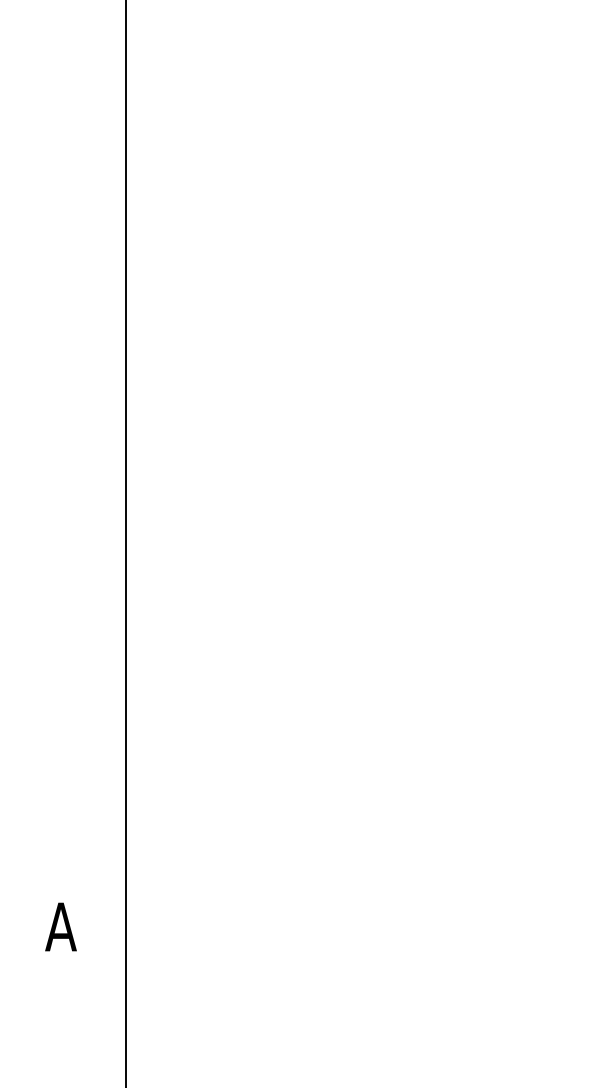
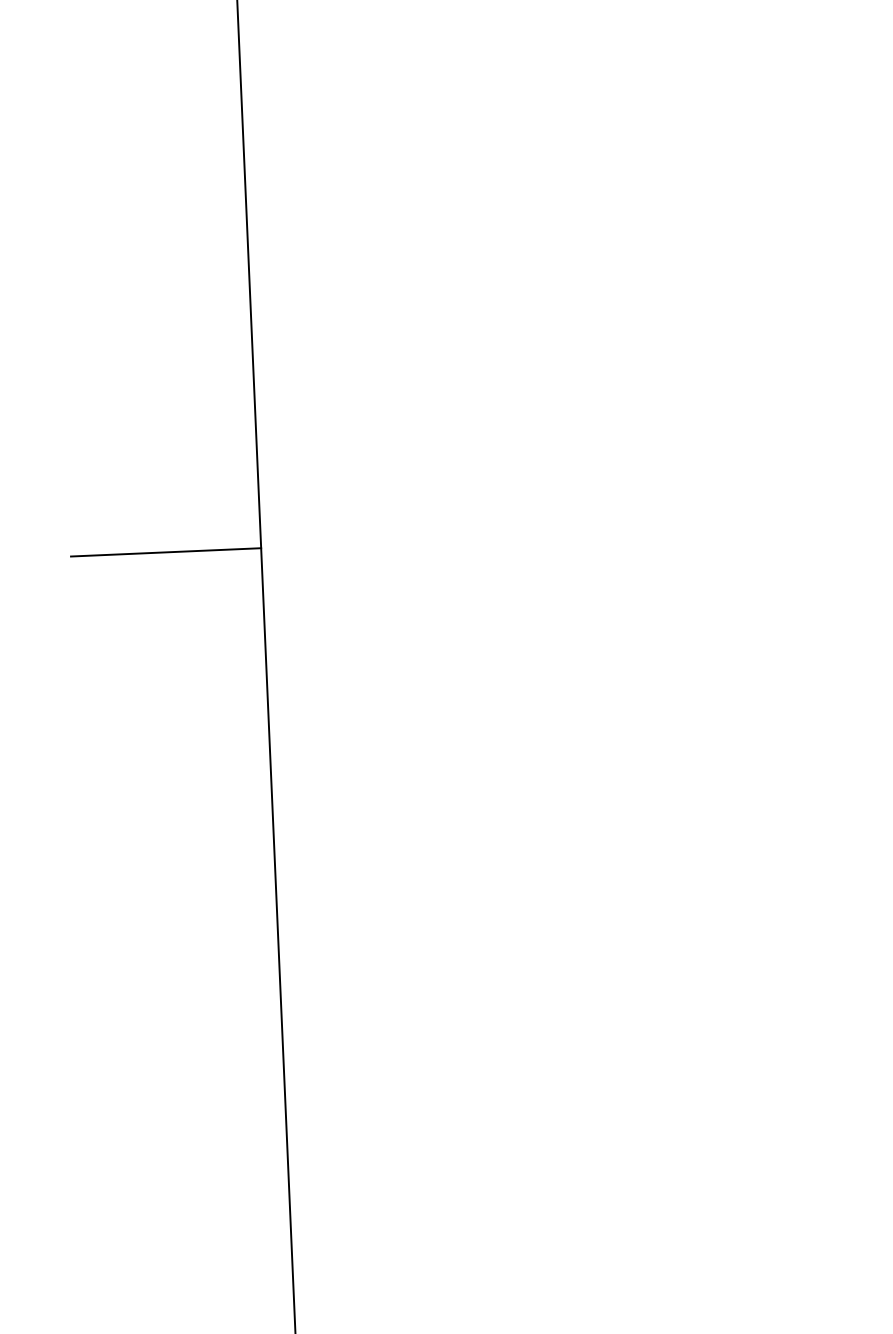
line: (64, 368) -> (164, 552), added

